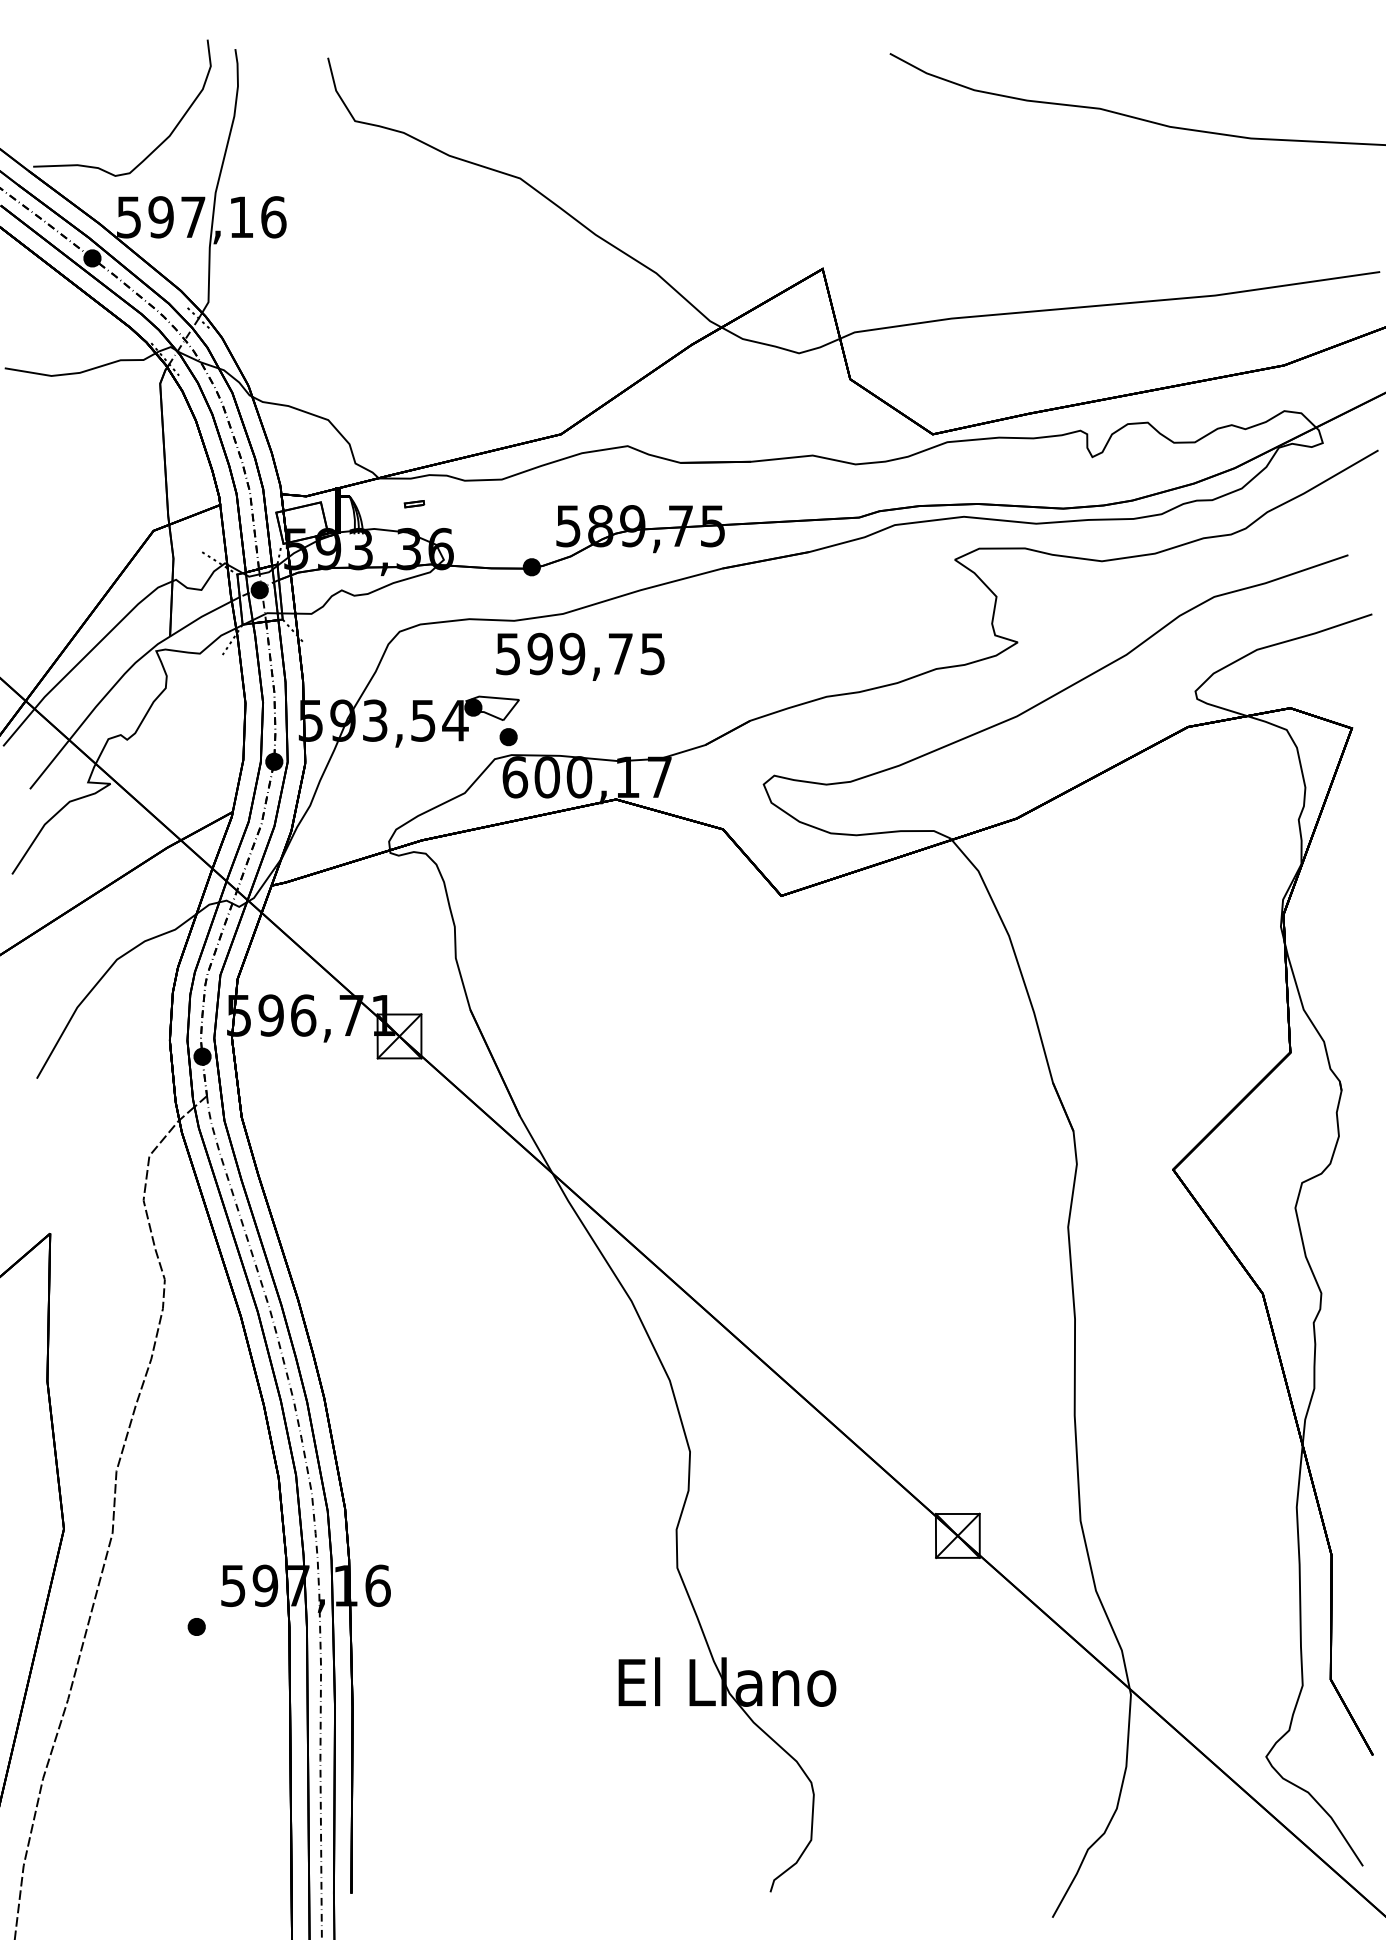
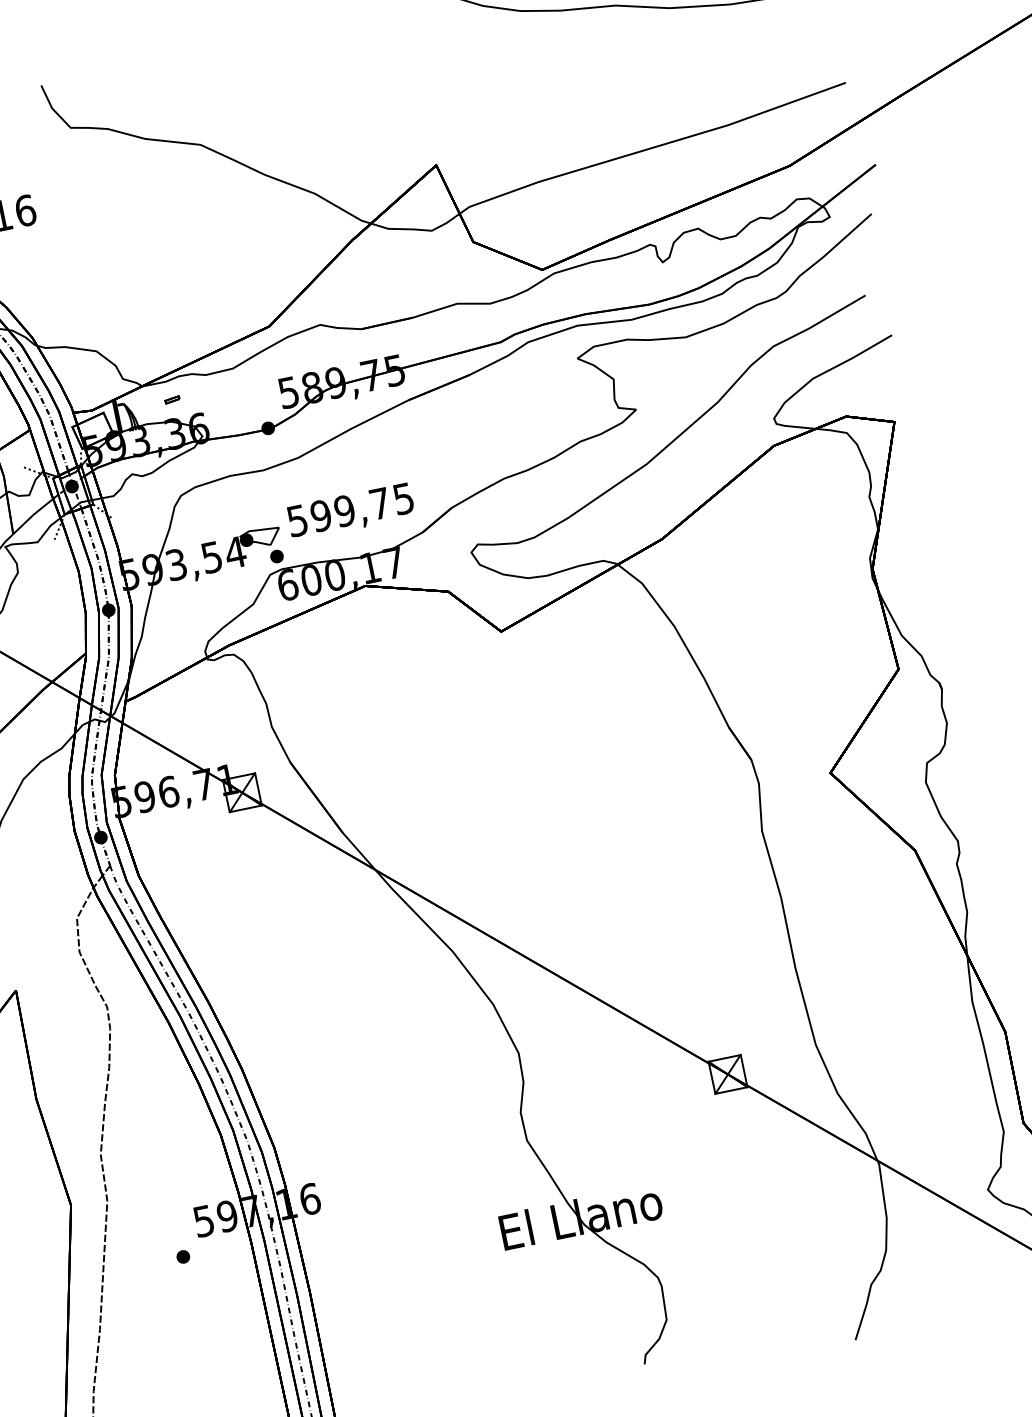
text: (580, 656) -> (351, 511), moved

